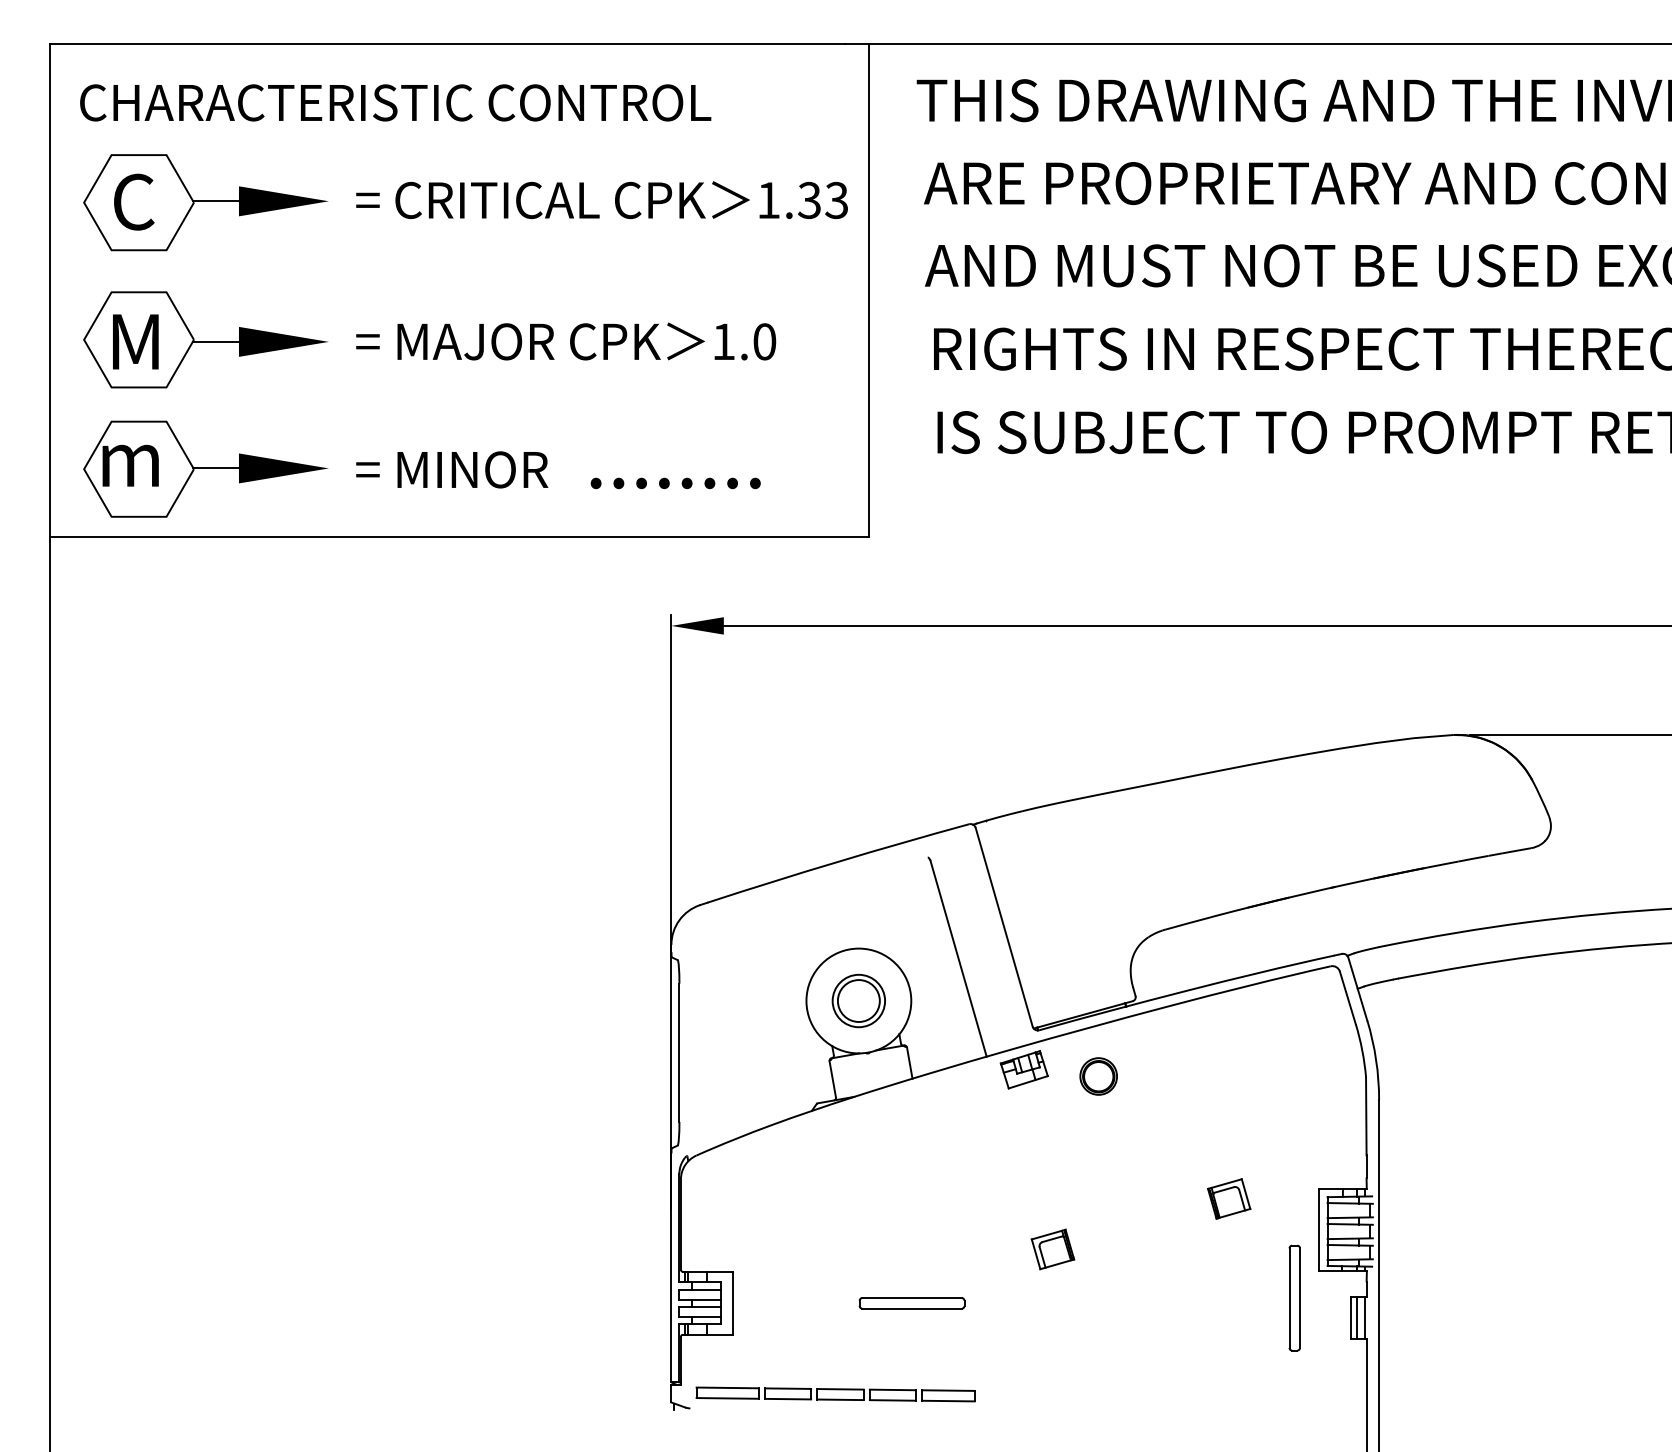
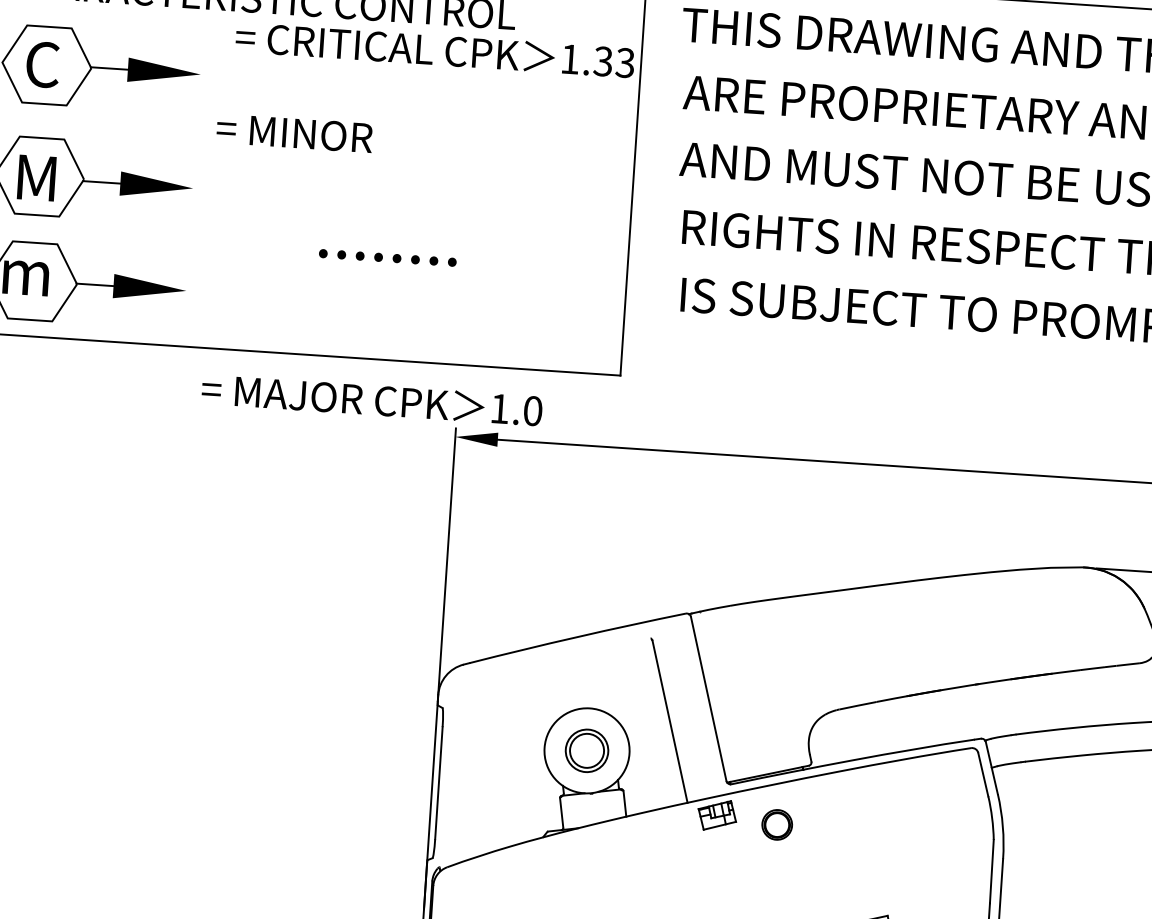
text: (601, 199) -> (434, 49), moved
text: (566, 341) -> (372, 400), moved
text: (452, 469) -> (295, 133), moved
text: (675, 483) -> (387, 257), moved

